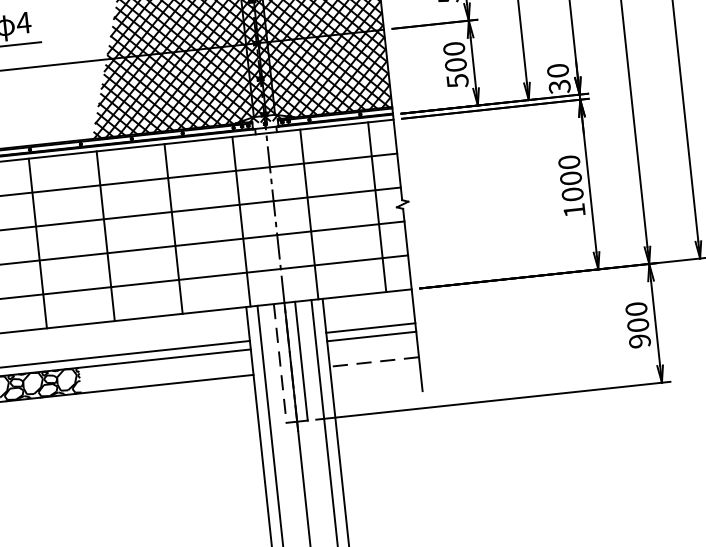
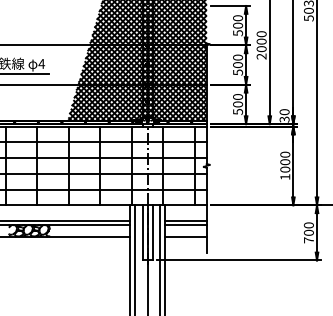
text: (639, 341) -> (308, 240), 900 -> 700
line: (375, 361) -> (186, 236), dashed -> solid
line: (279, 362) -> (142, 232), dashed -> solid

